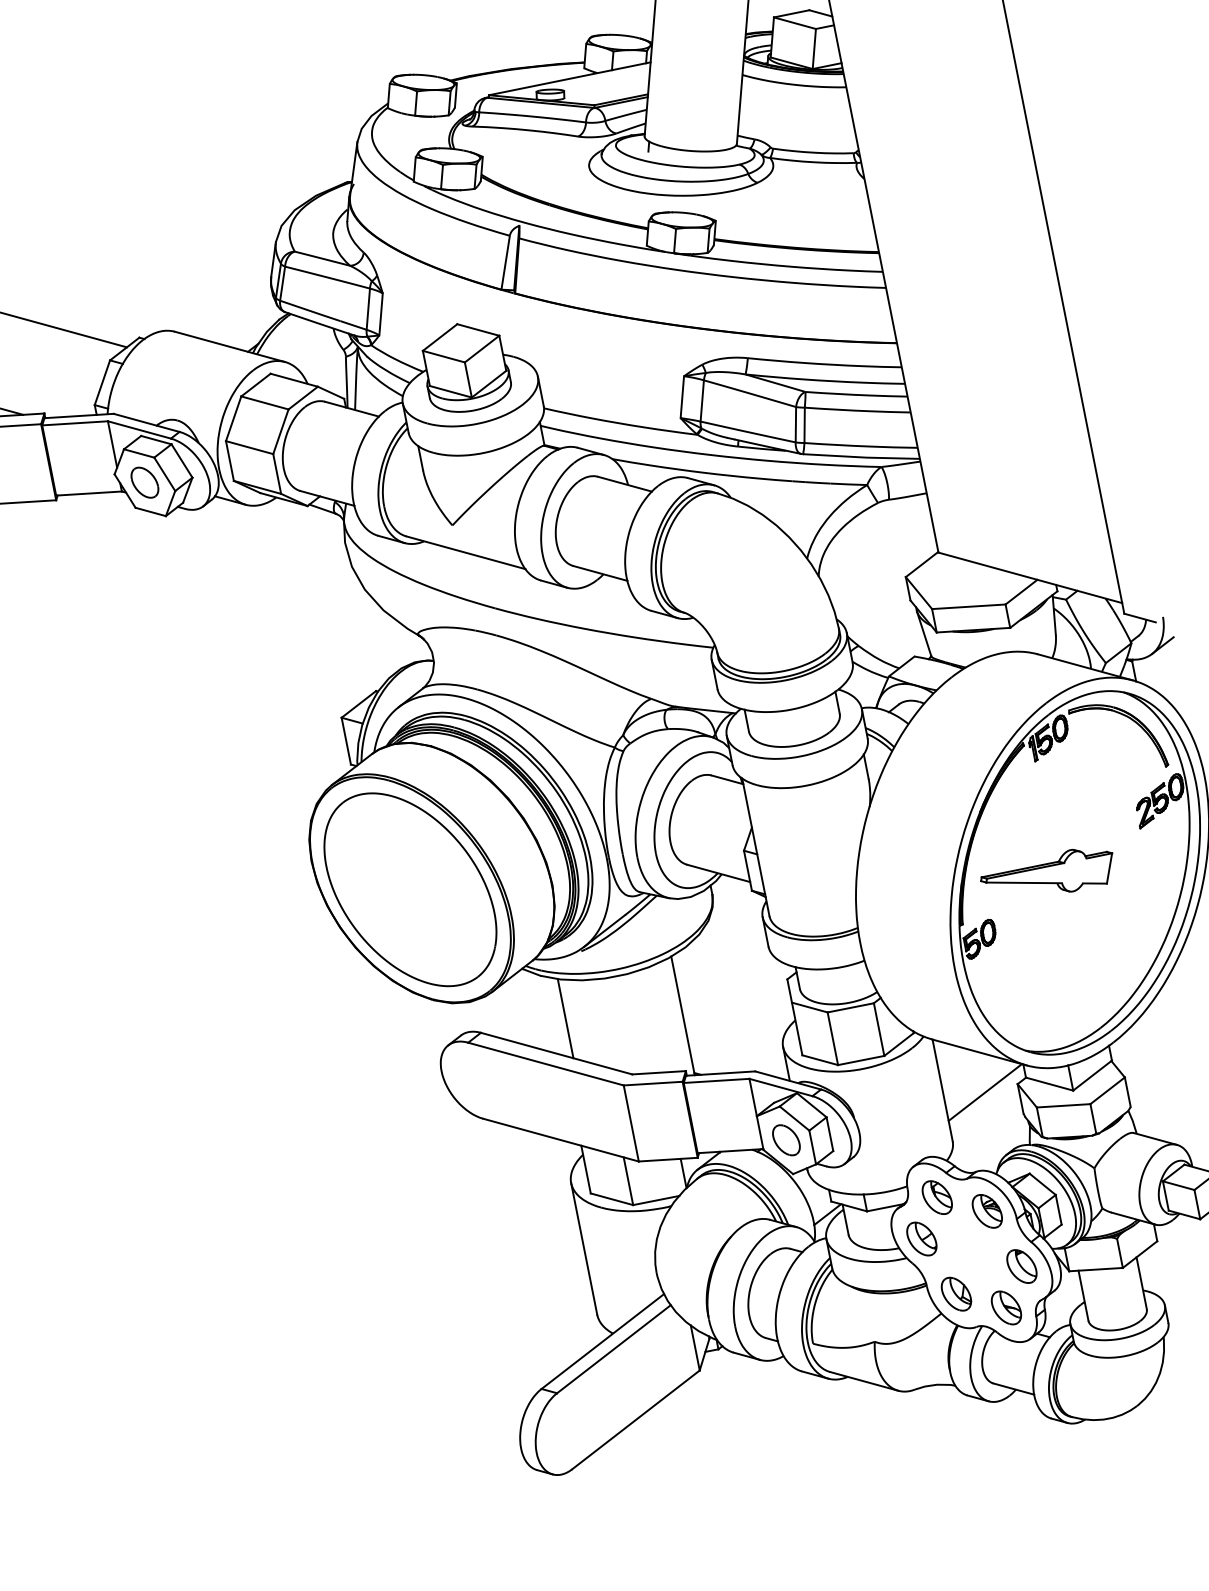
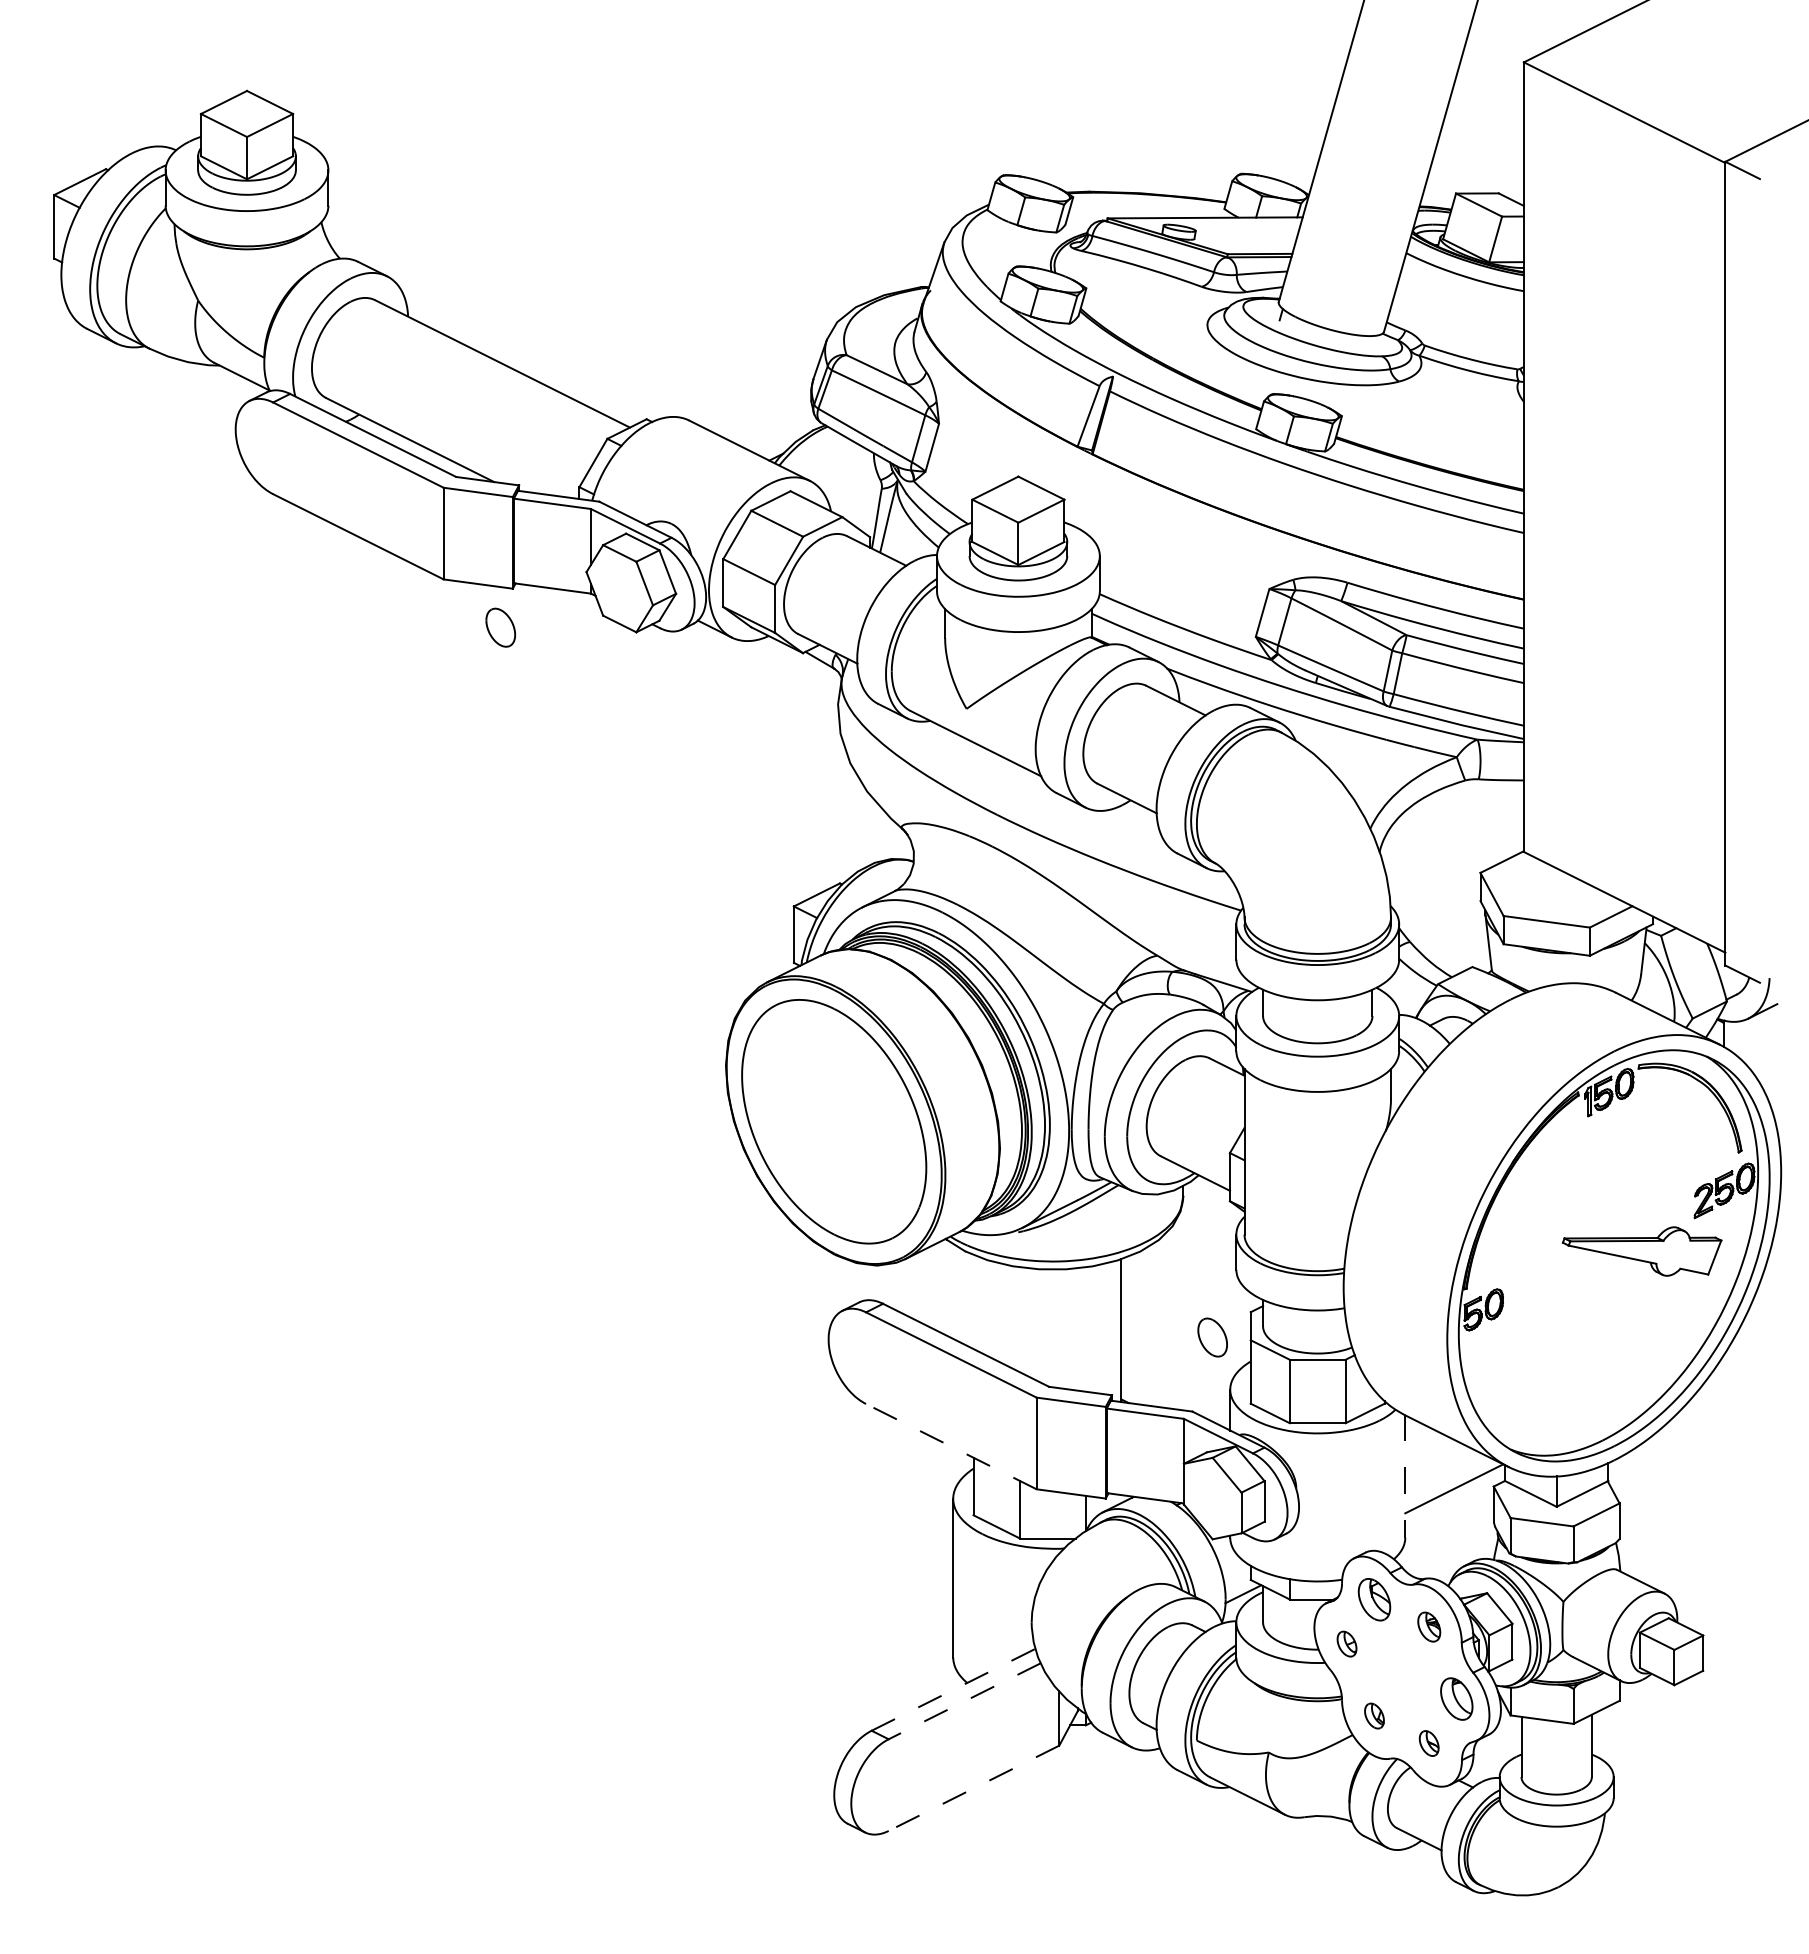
part: (144, 482) -> (500, 627), moved
part: (1047, 875) -> (1641, 1251), moved
line: (565, 1018) -> (984, 1306), removed
line: (942, 1091) -> (1405, 1477), solid -> dashed
line: (560, 1140) -> (950, 1446), solid -> dashed
part: (786, 1140) -> (1212, 1337), moved
part: (986, 1210) -> (1428, 1626), size x0.7
part: (921, 1238) -> (1346, 1643), size x0.6
part: (956, 1293) -> (1374, 1715), size x0.6
part: (1005, 1308) -> (1428, 1743), size x0.6
line: (602, 1341) -> (953, 1689), solid -> dashed
line: (613, 1349) -> (964, 1701), solid -> dashed
line: (635, 1420) -> (973, 1788), solid -> dashed

